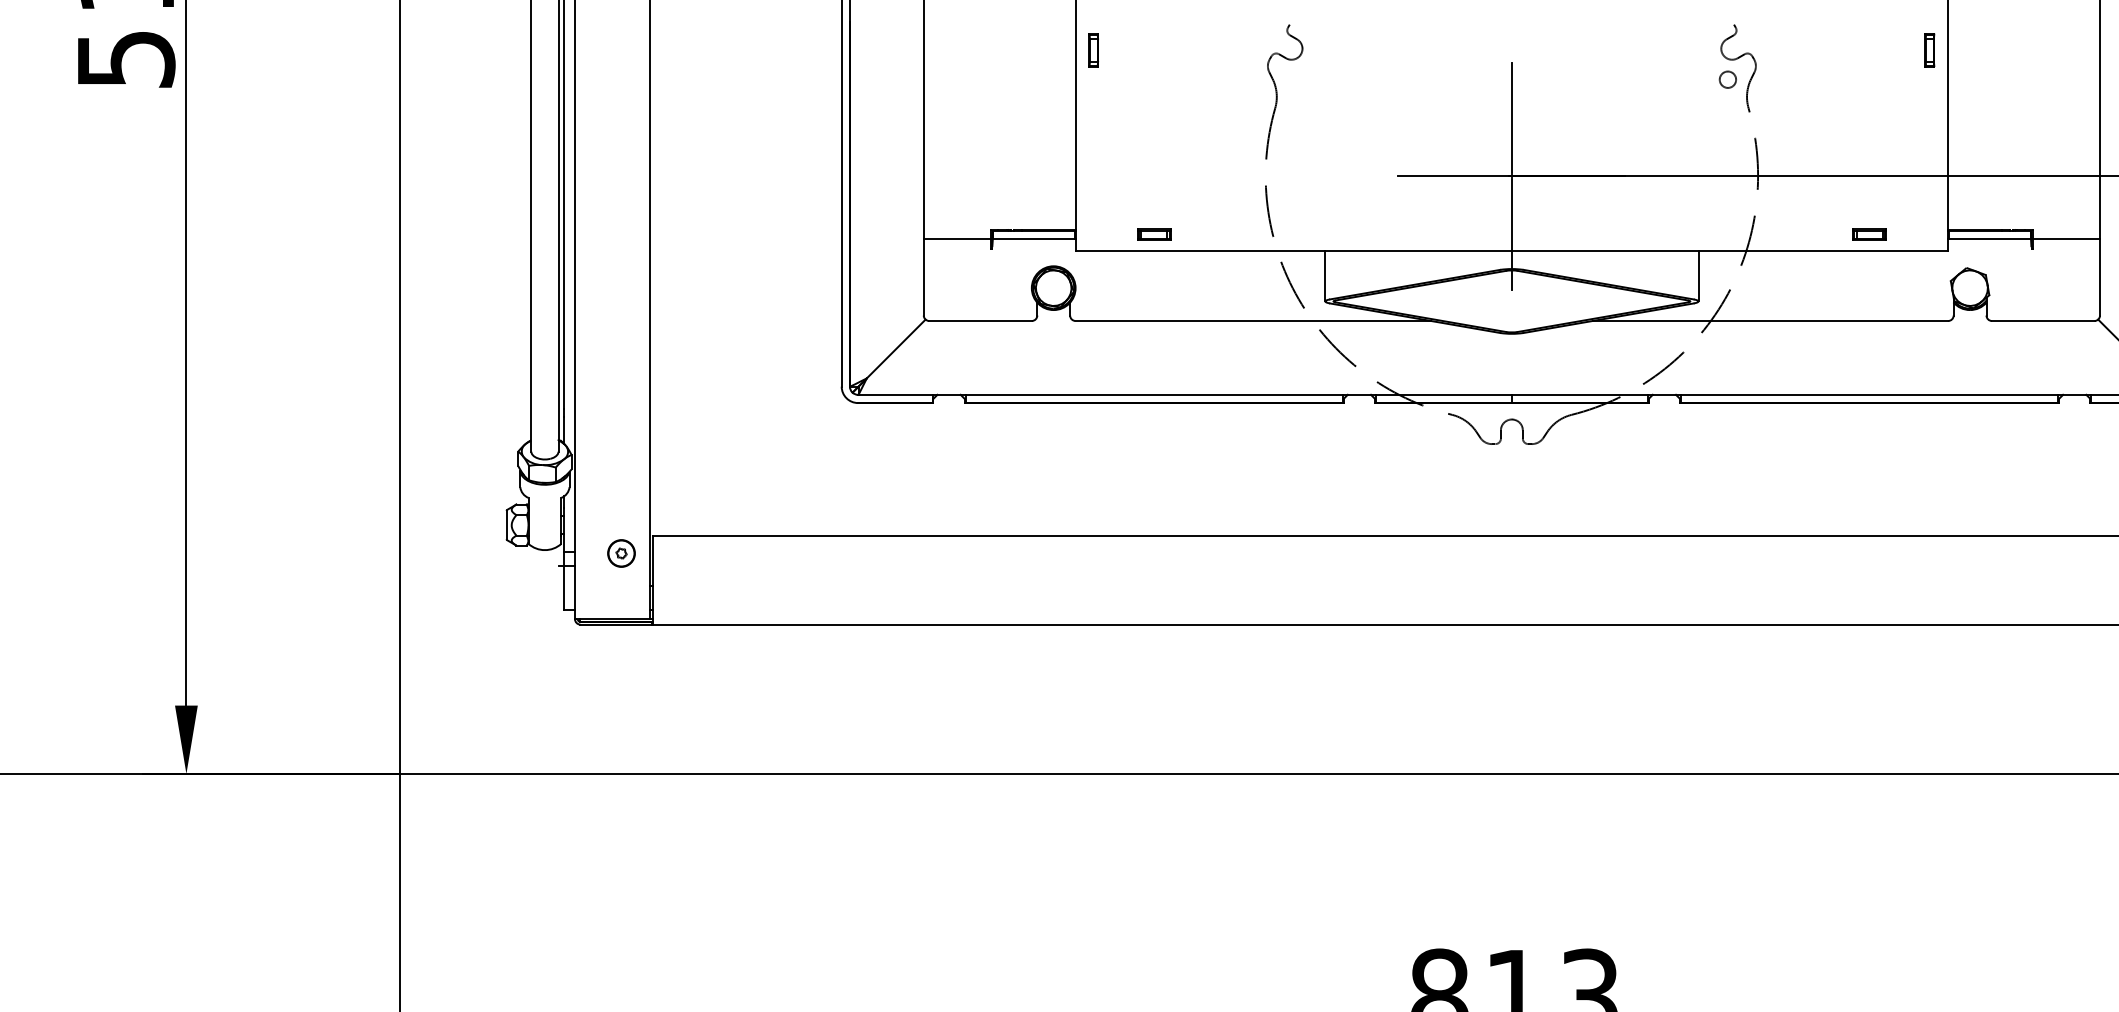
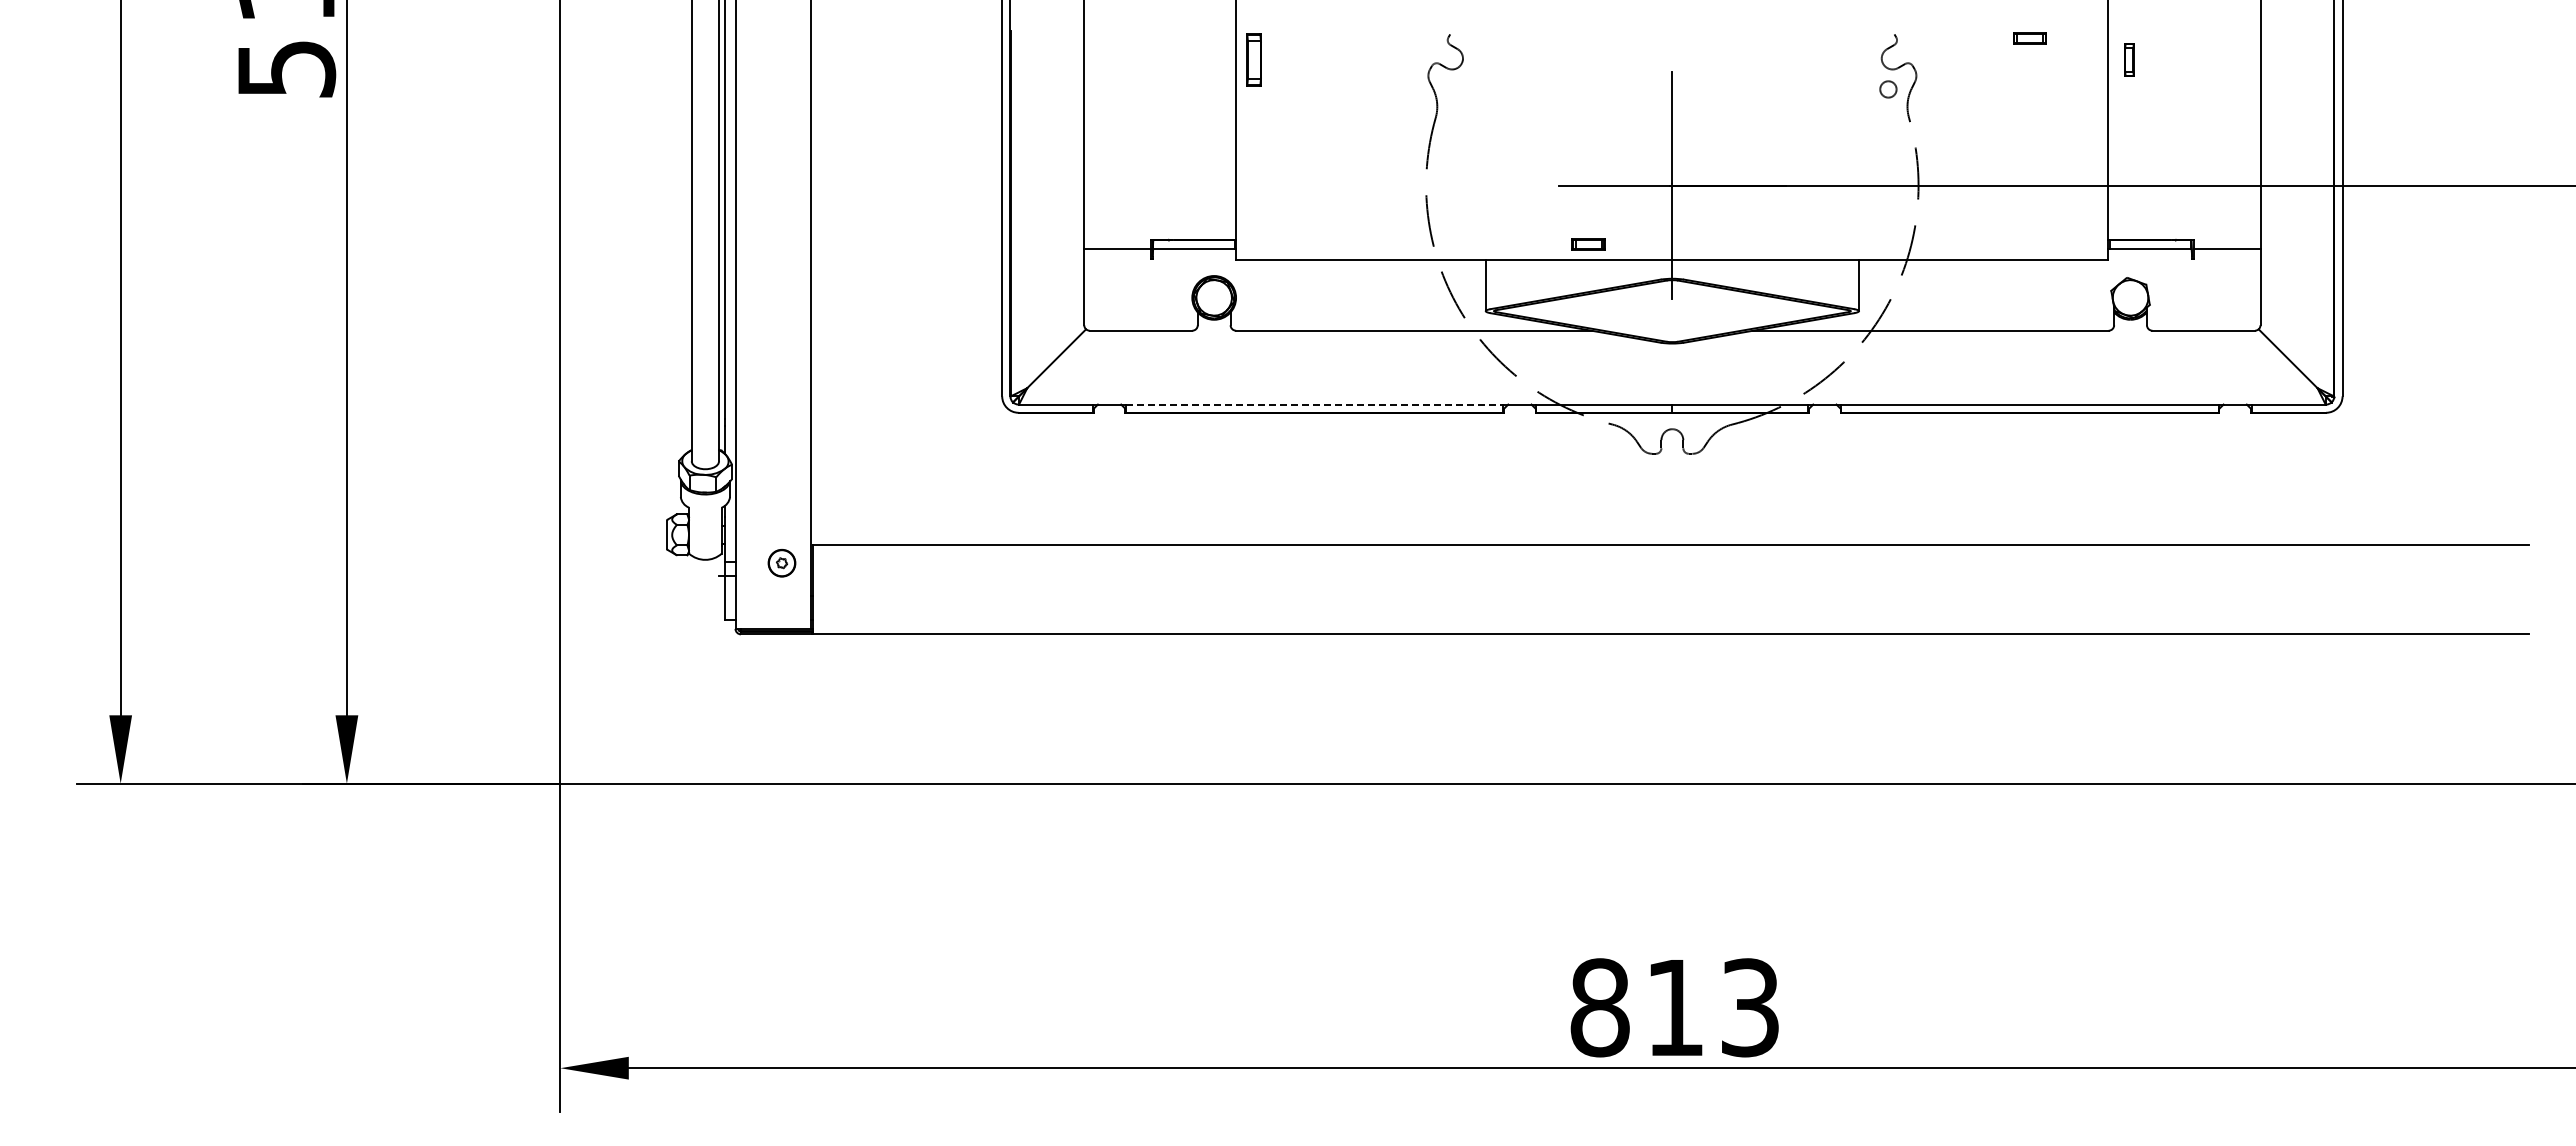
part: (1094, 49) -> (1254, 59), size x1.6
part: (1930, 49) -> (2129, 59), moved
part: (1154, 234) -> (1588, 244), moved
part: (1869, 234) -> (2029, 38), moved
line: (1154, 394) -> (1314, 404), solid -> dashed

